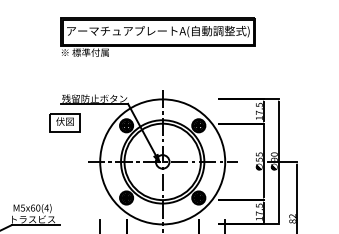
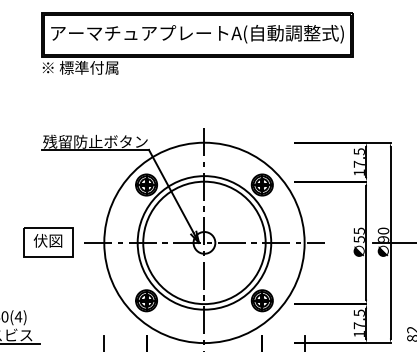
part: (64, 122) -> (47, 242), moved

